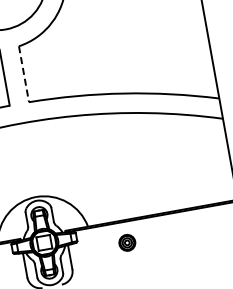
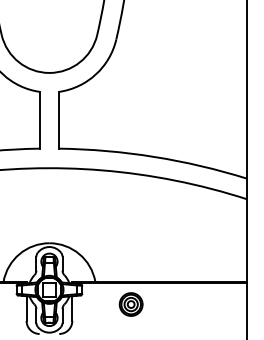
line: (24, 74) -> (59, 120), dashed -> solid
part: (126, 242) -> (130, 304), size x1.43

